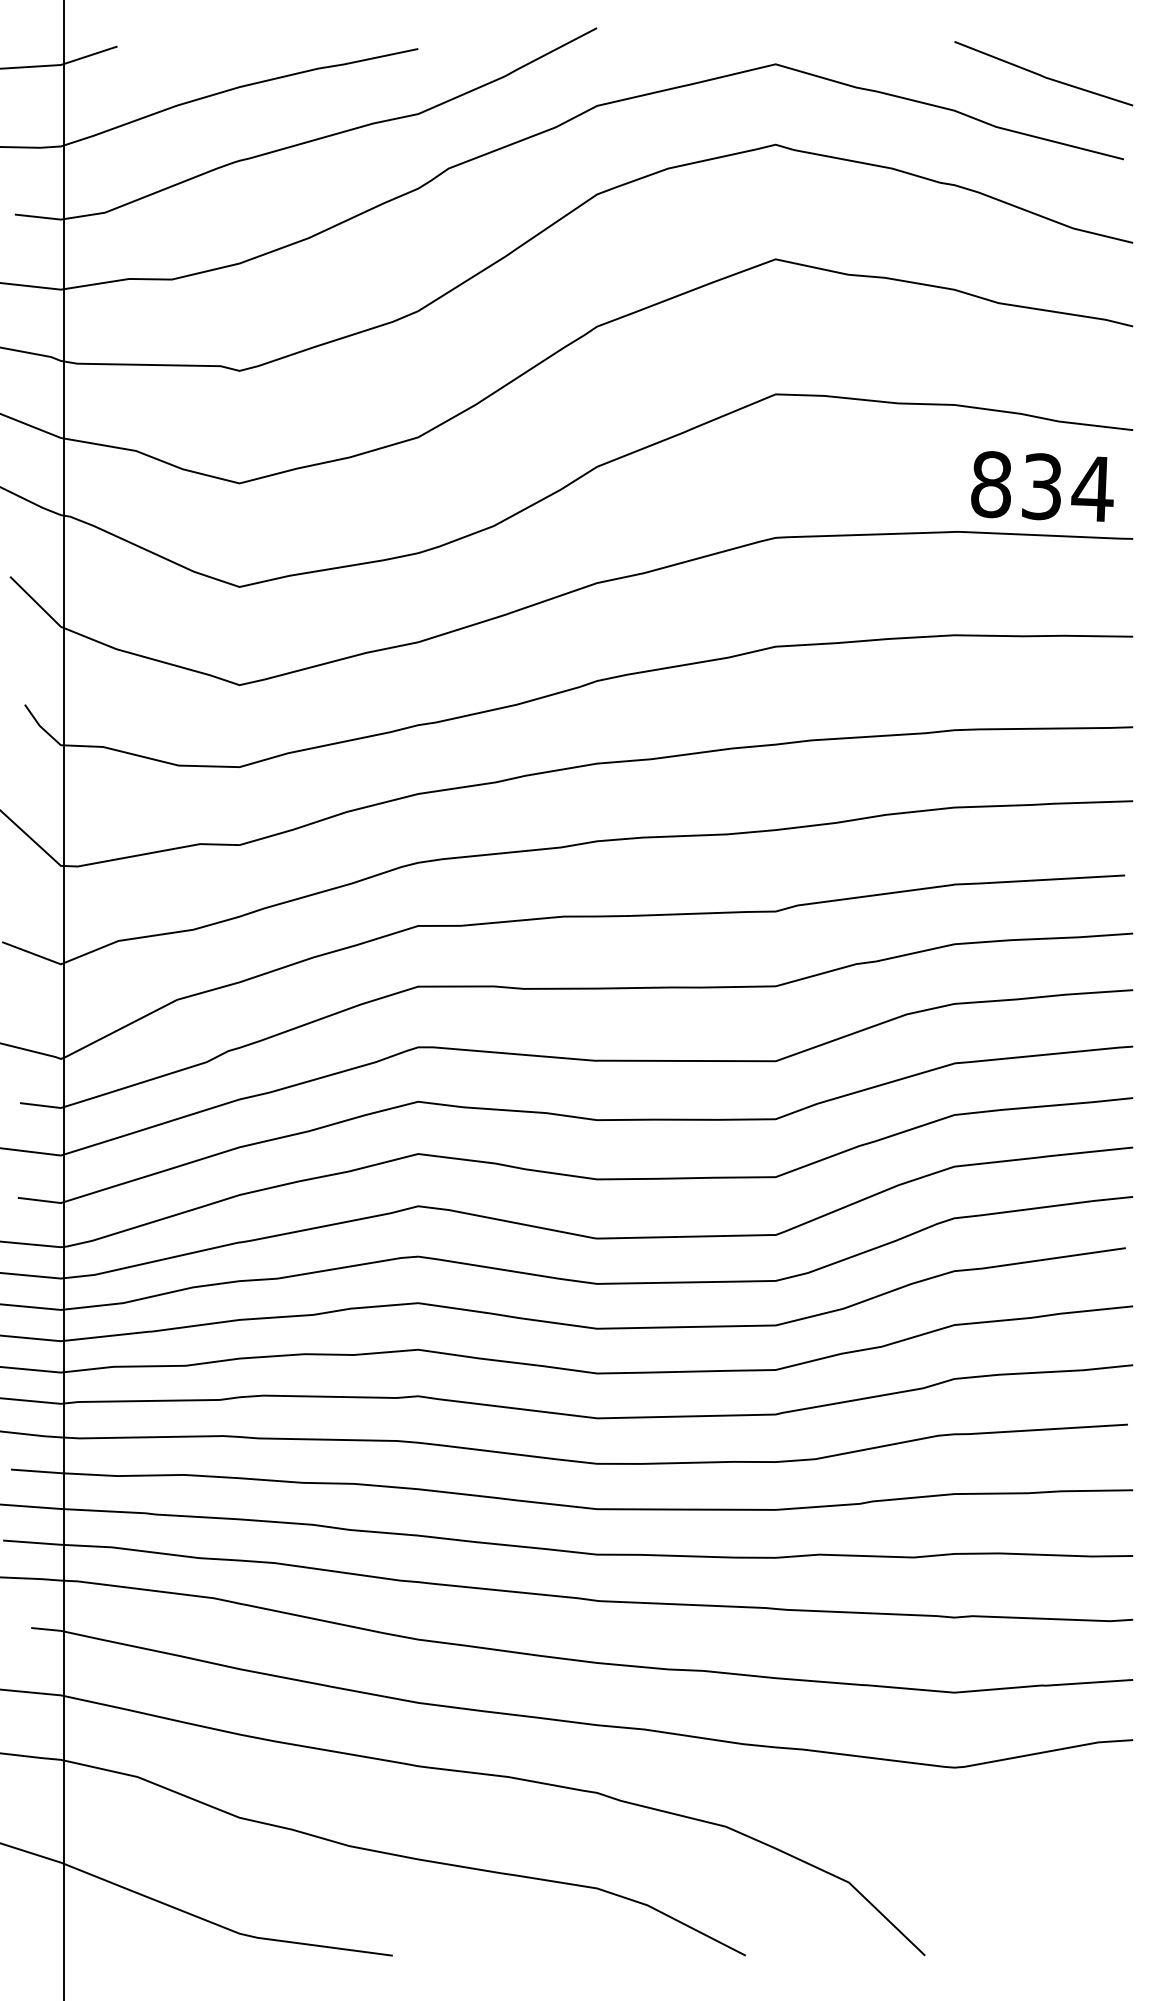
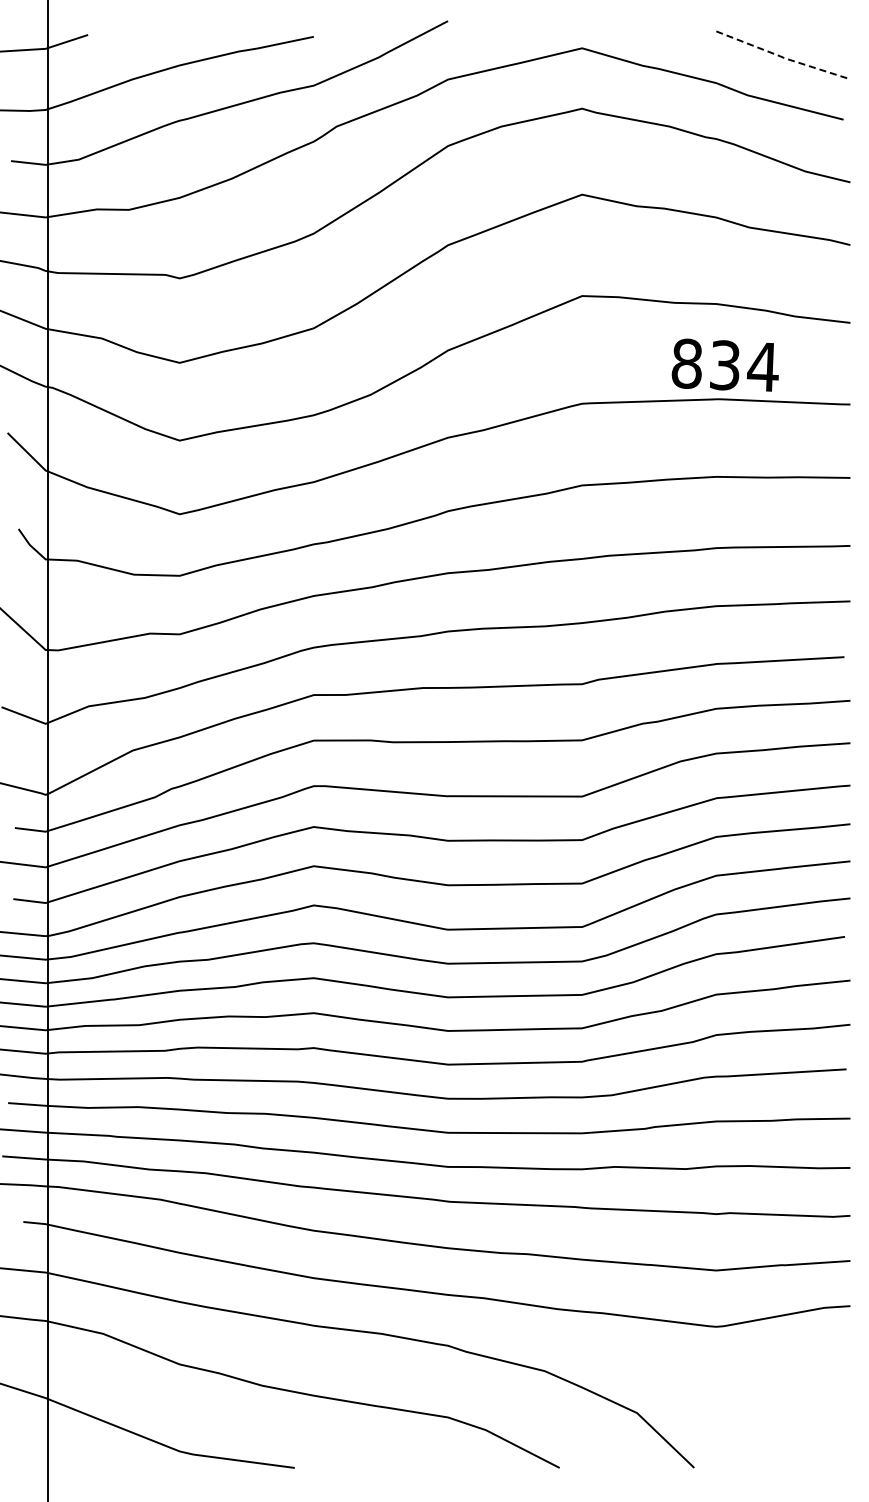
line: (1042, 76) -> (782, 57), solid -> dashed
text: (1041, 485) -> (724, 364), moved

